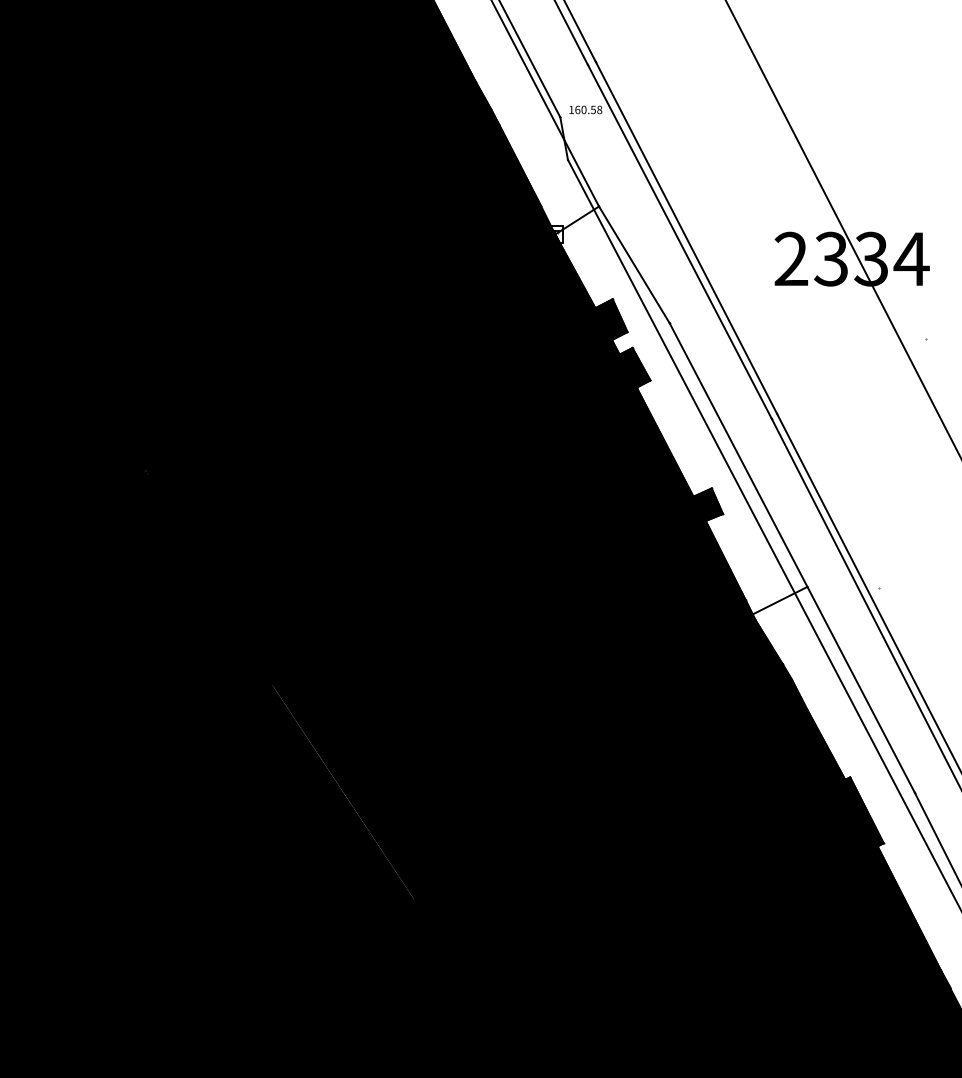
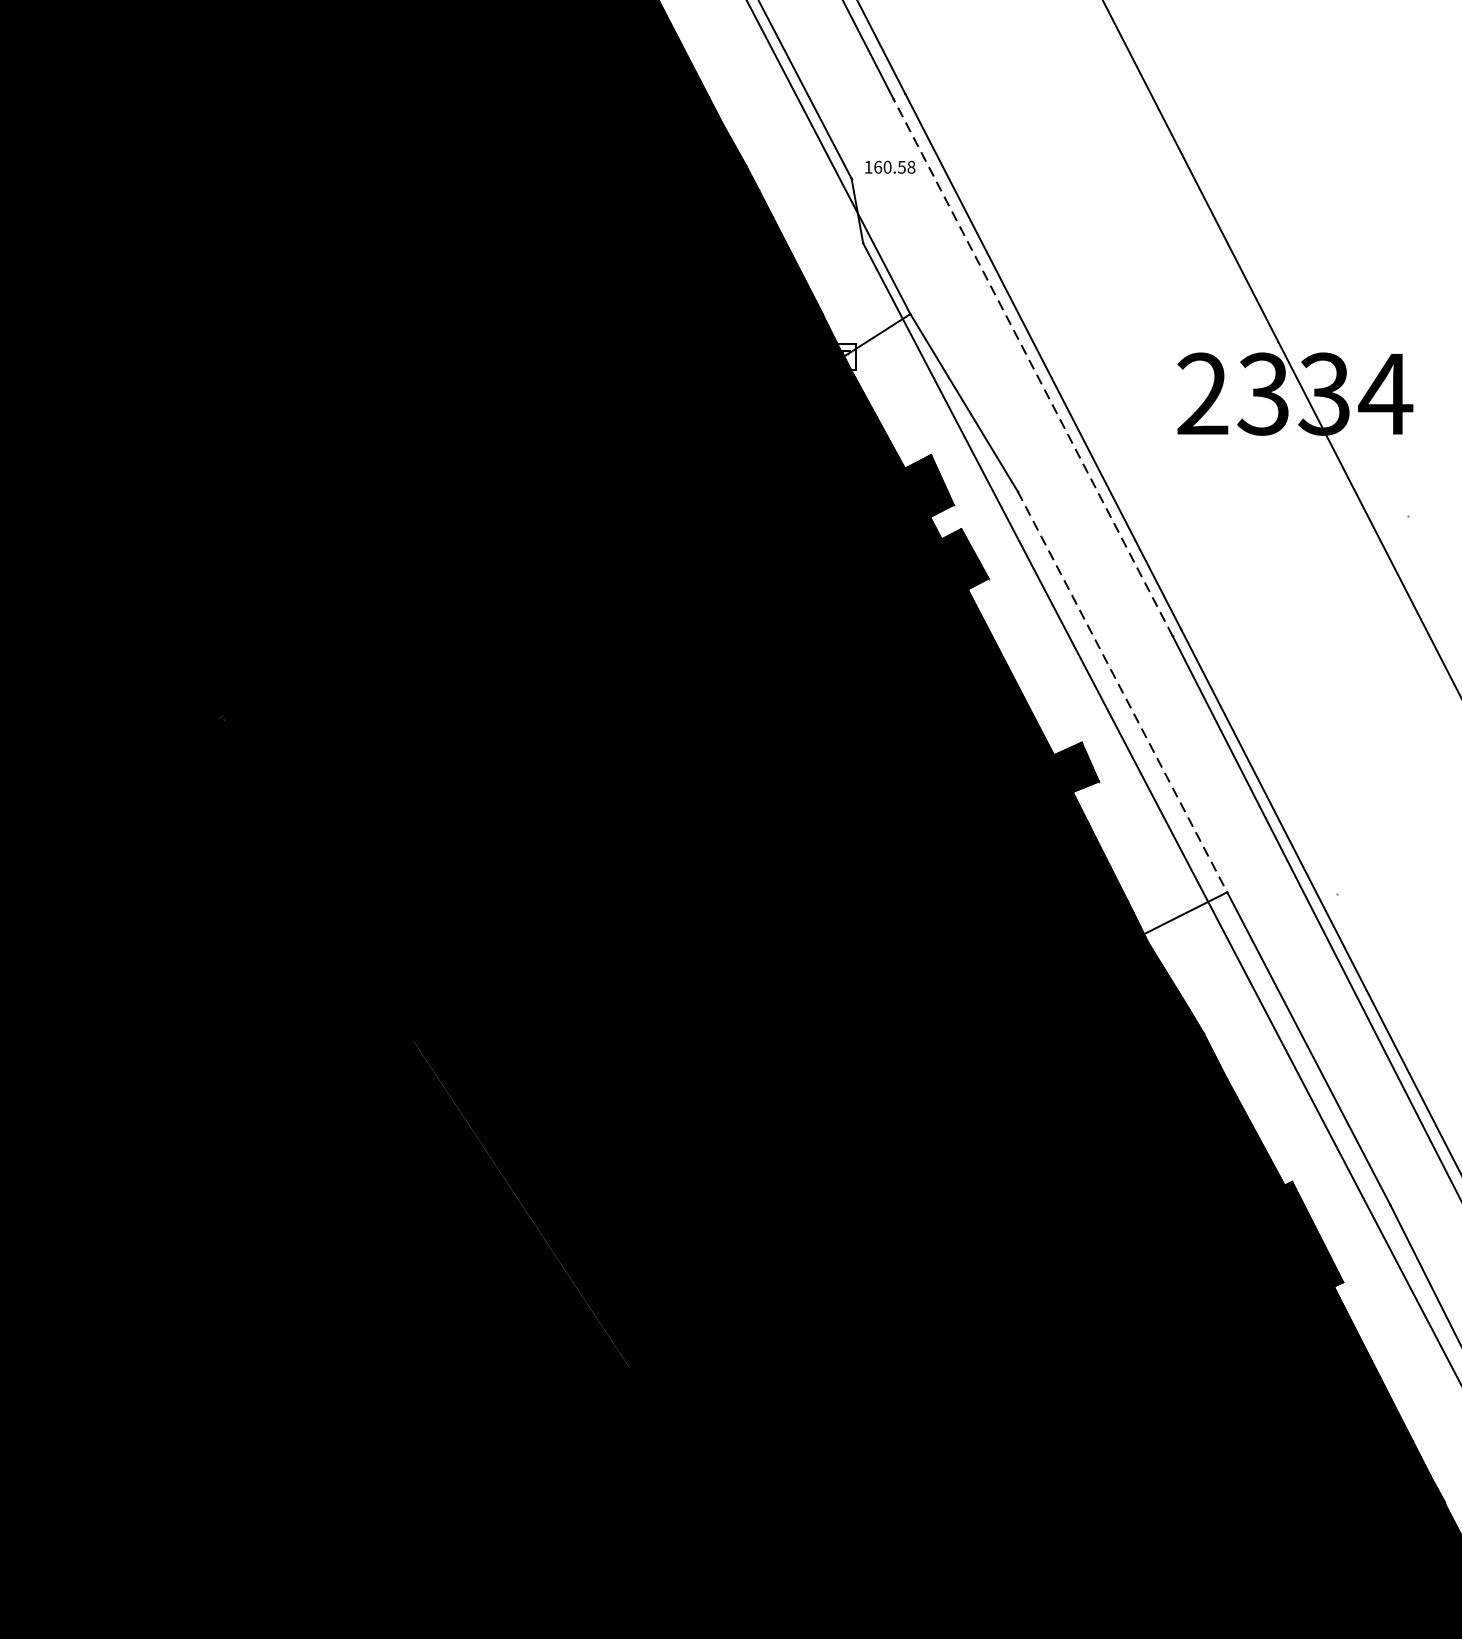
line: (679, 241) -> (1032, 367), solid -> dashed
line: (738, 455) -> (1122, 692), solid -> dashed

